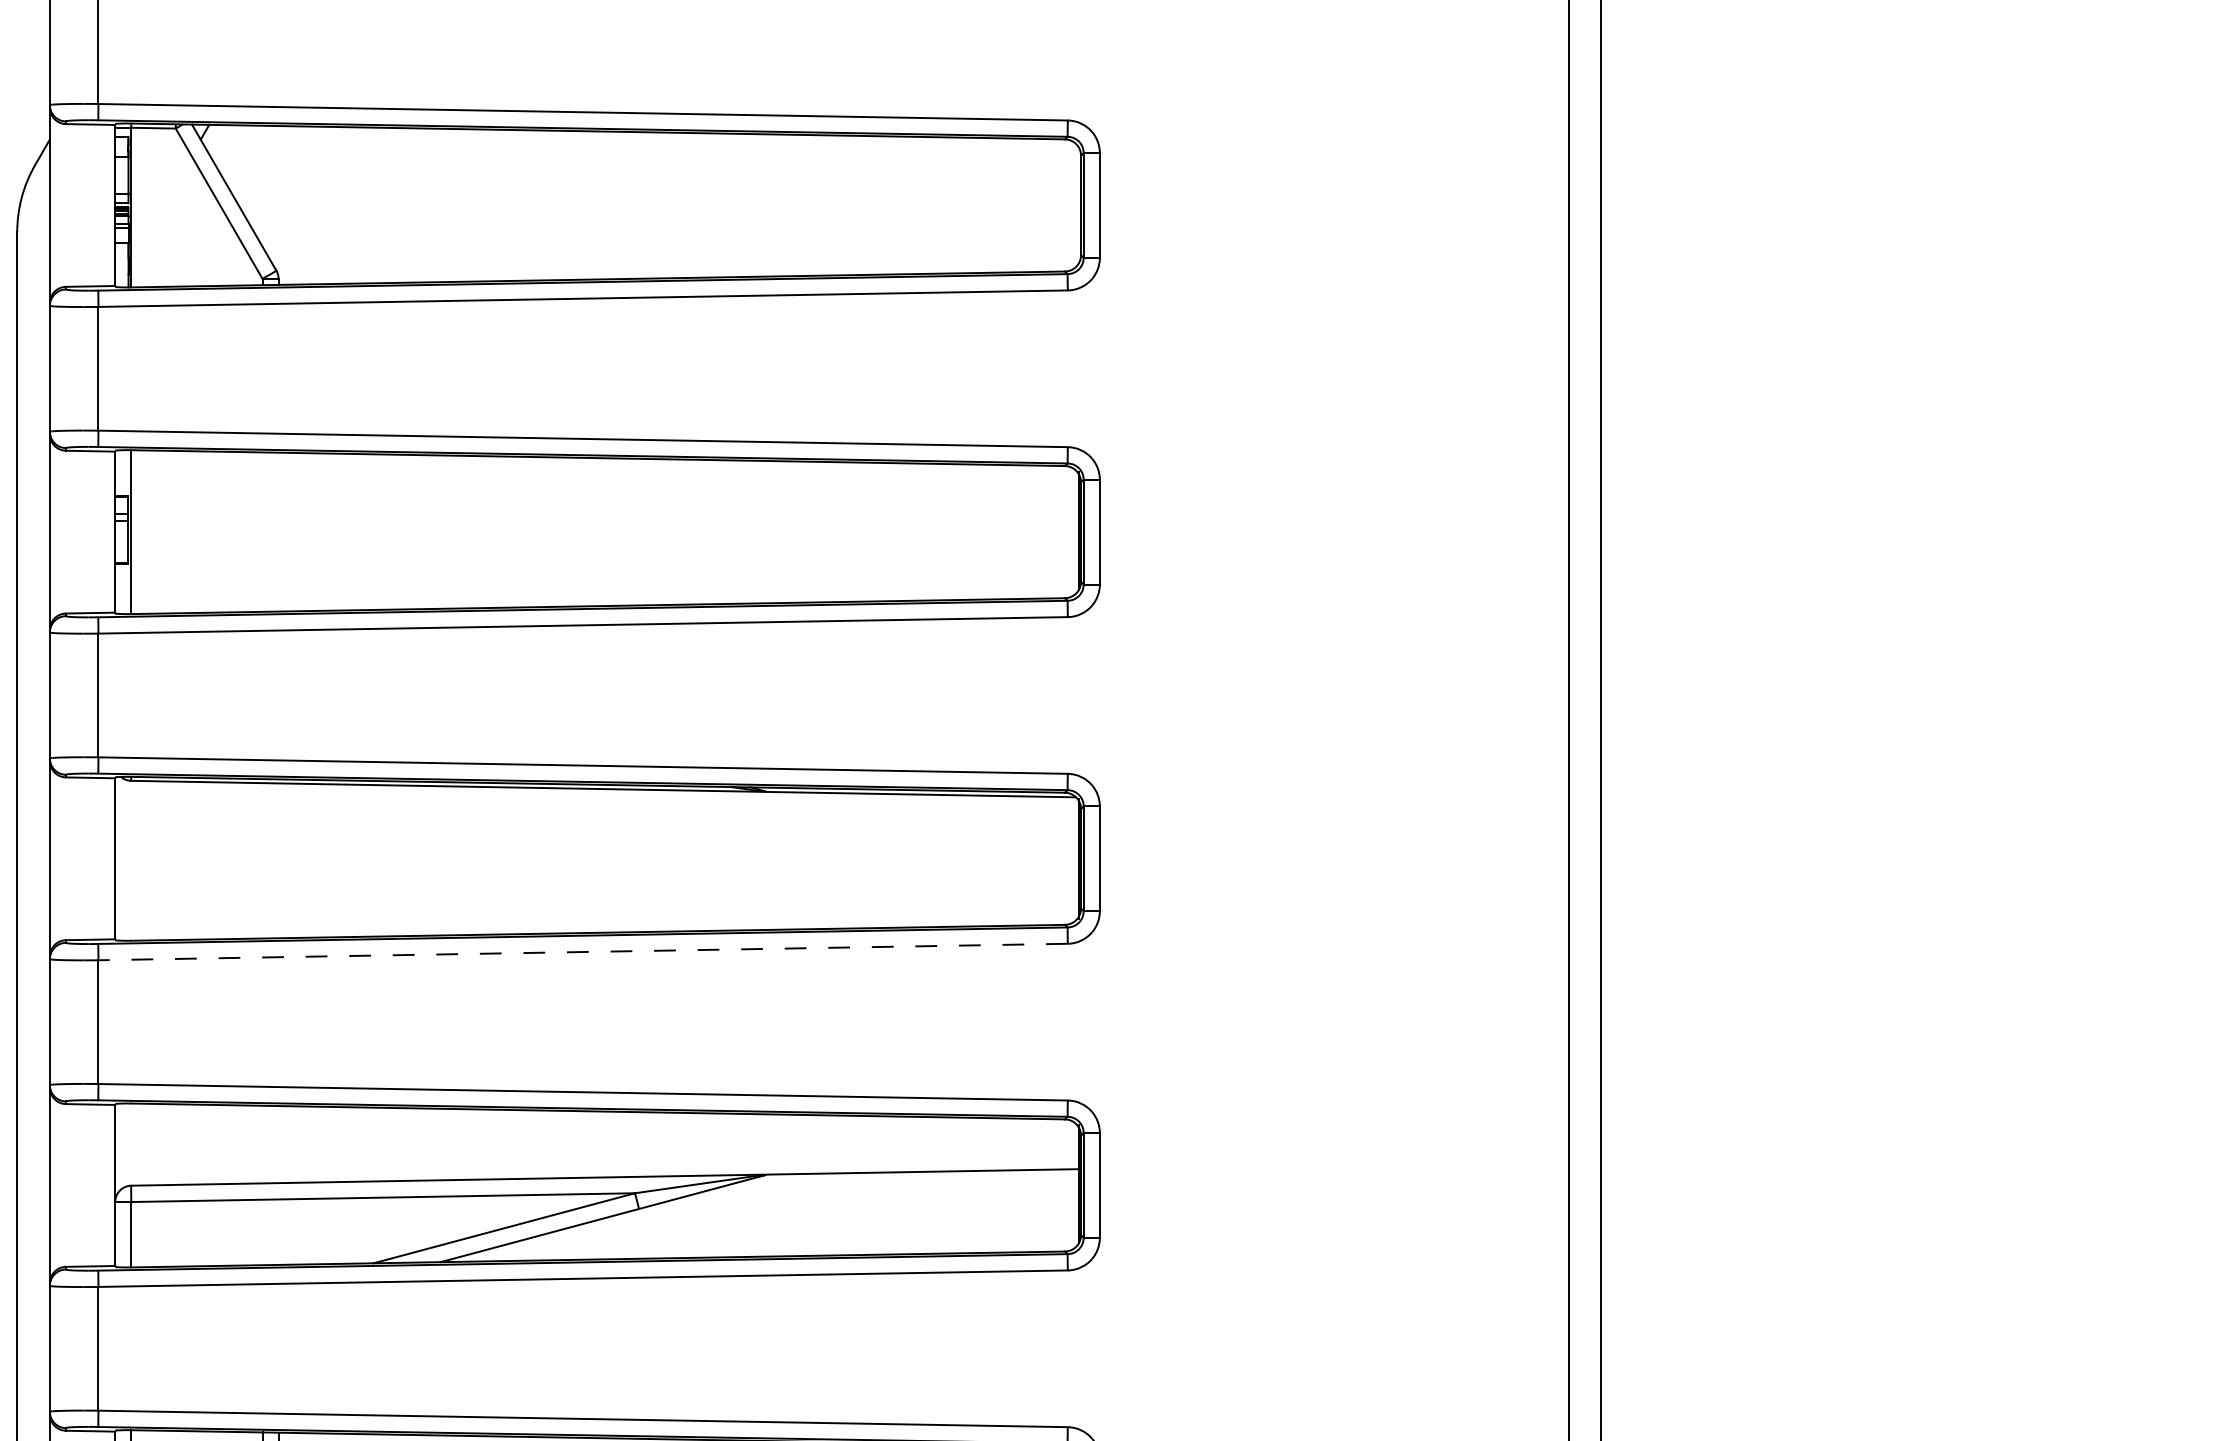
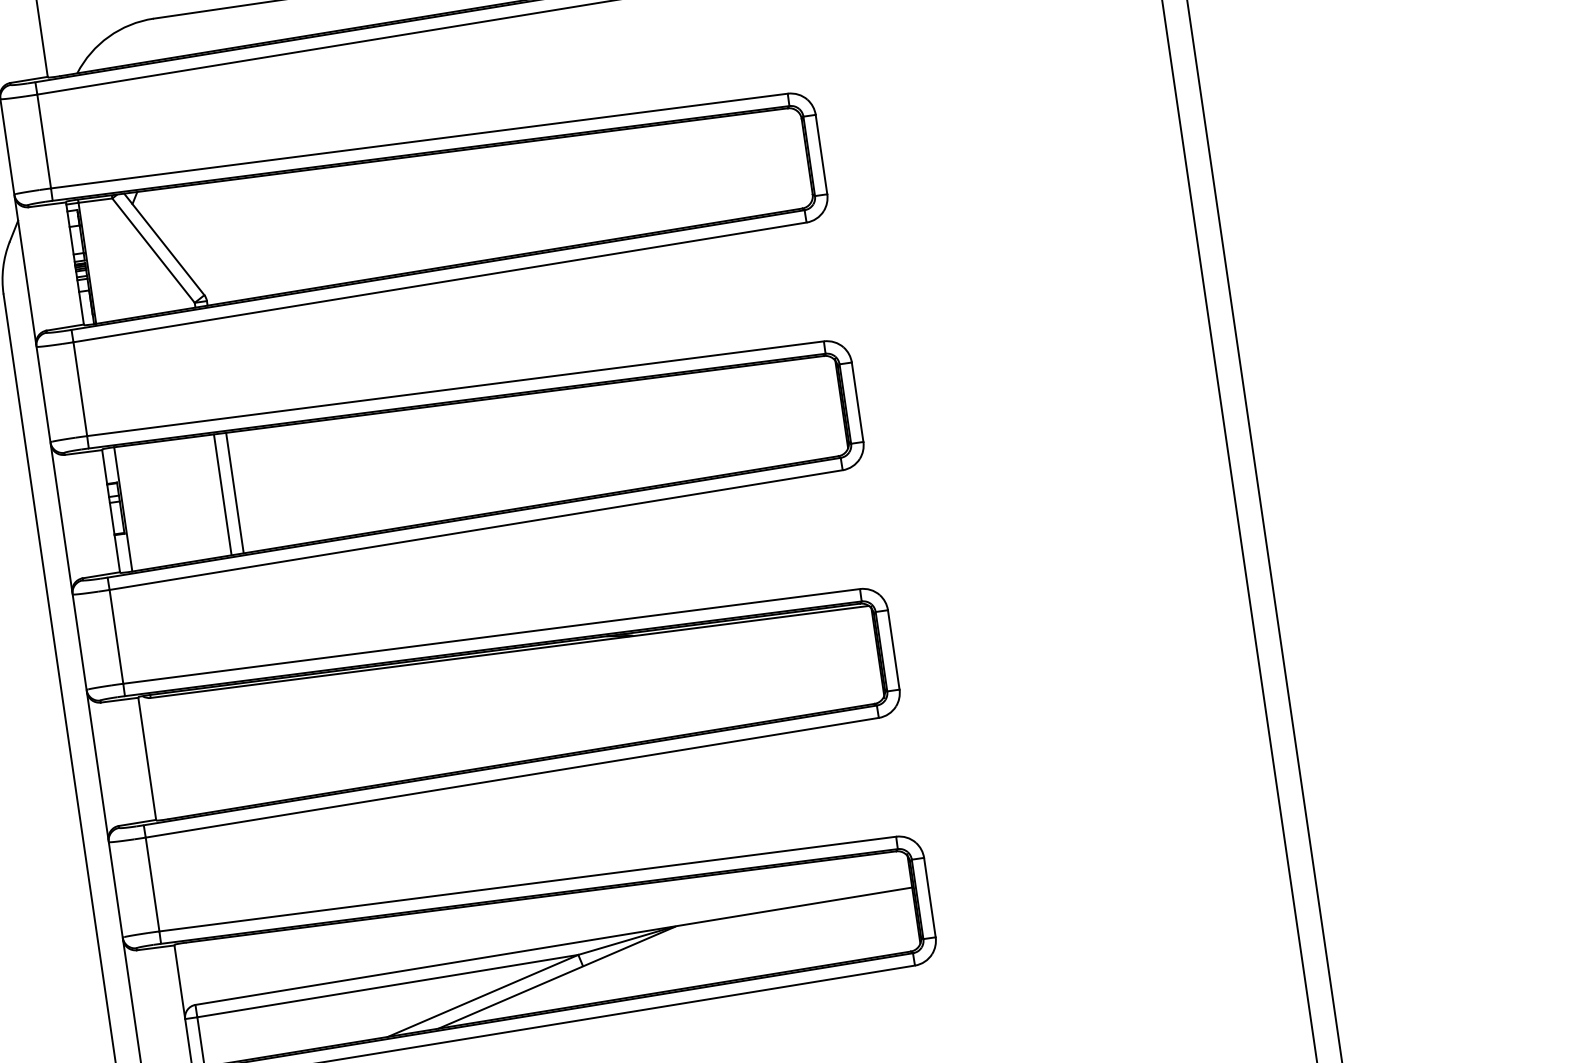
line: (262, 531) -> (222, 494), added
line: (278, 531) -> (234, 492), added
line: (583, 952) -> (512, 778), dashed -> solid

